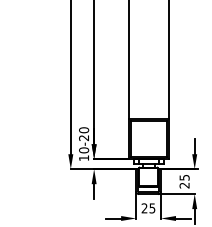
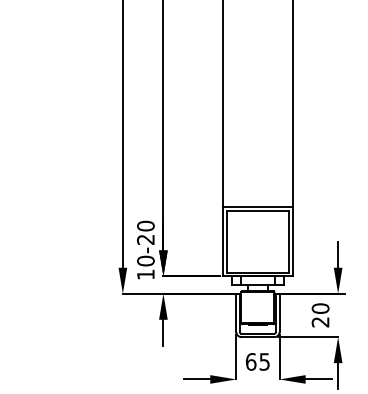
text: (184, 177) -> (320, 308), 25 -> 20
text: (144, 208) -> (250, 362), 25 -> 65

